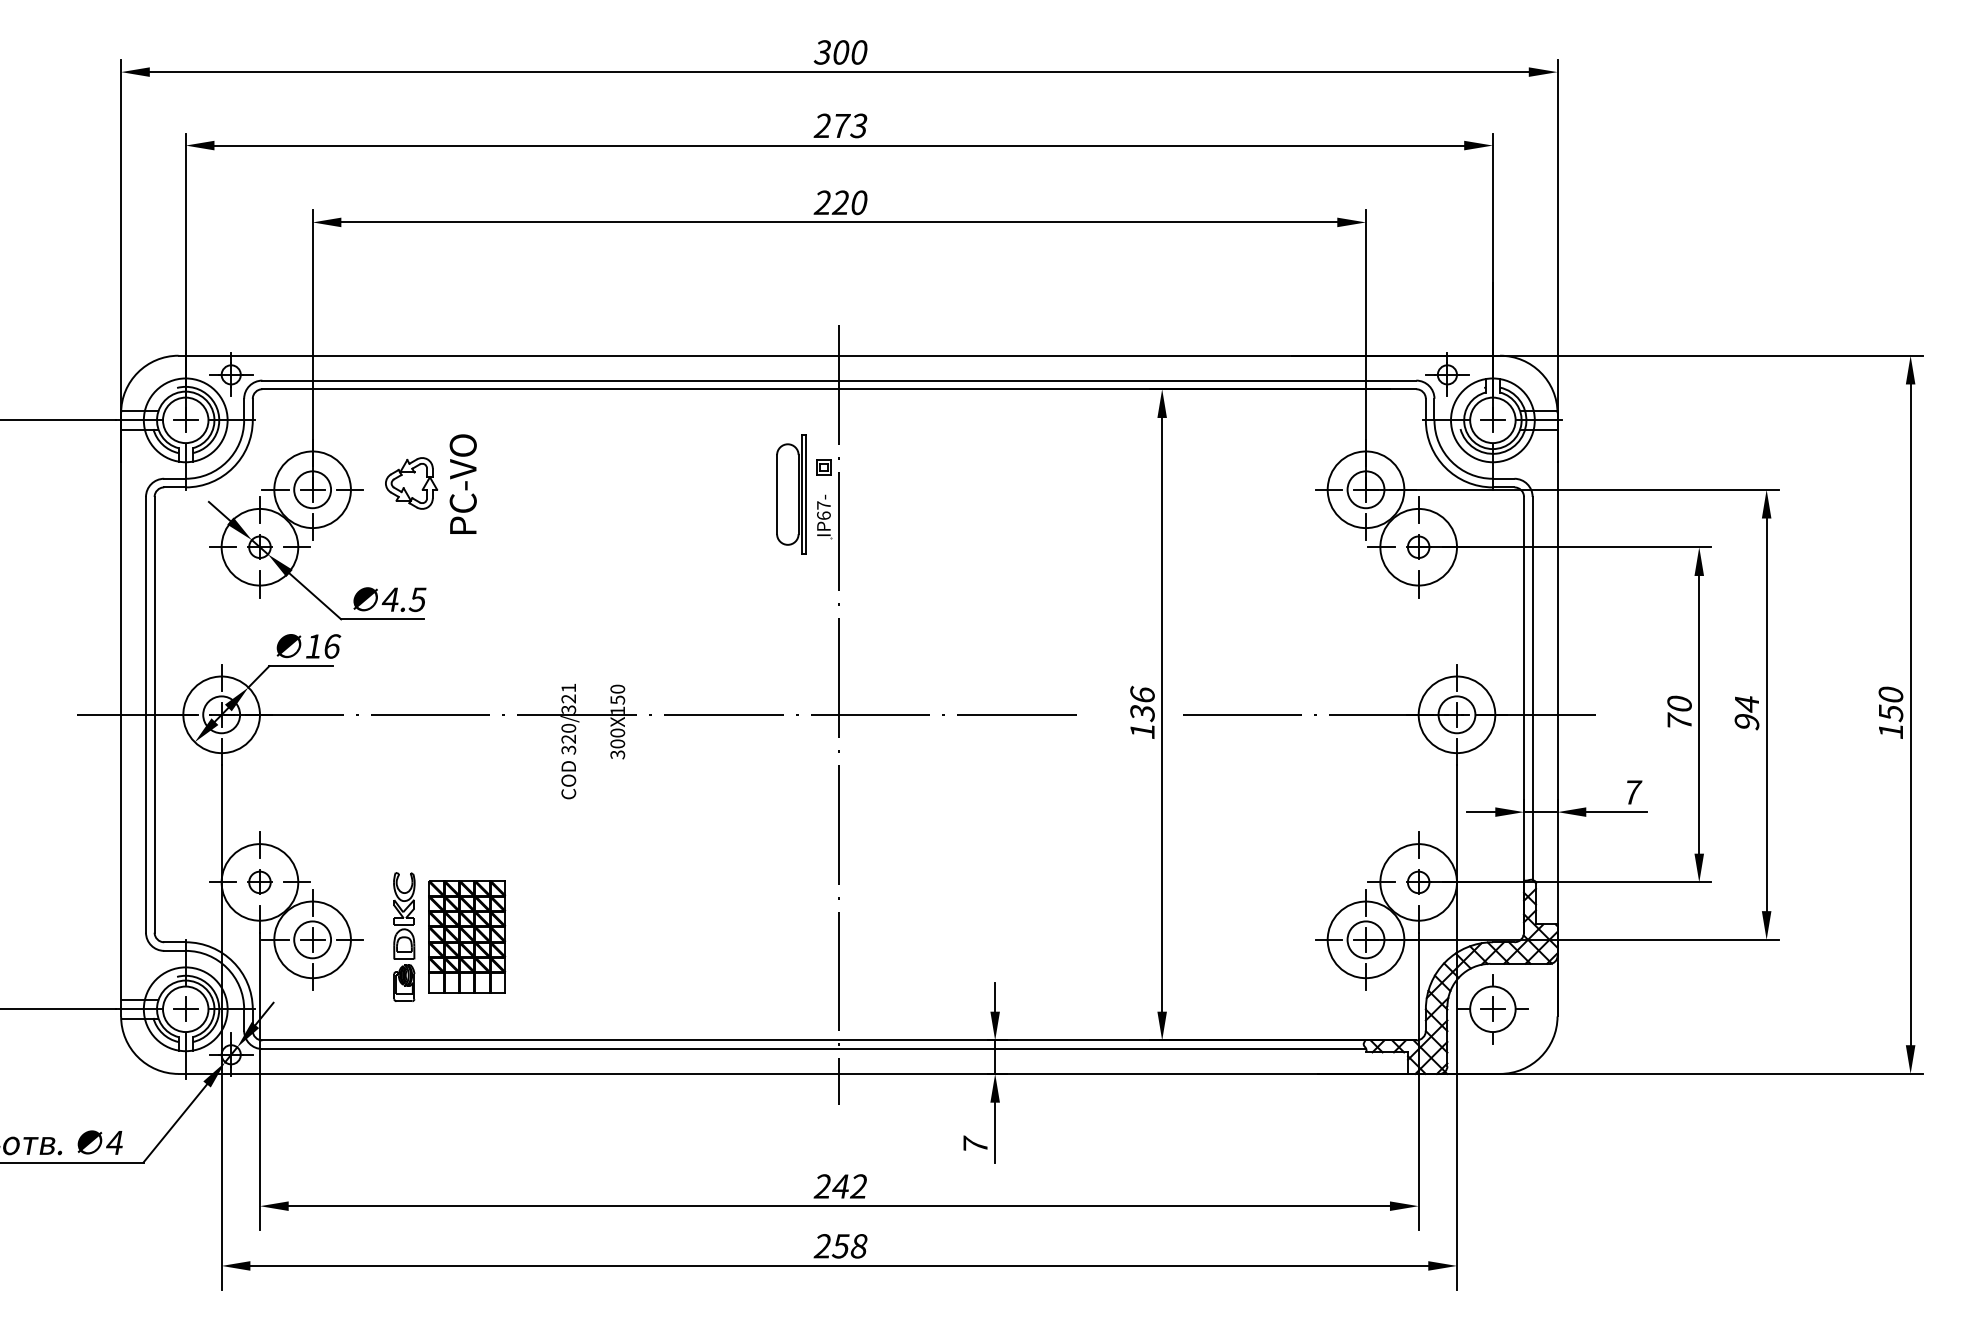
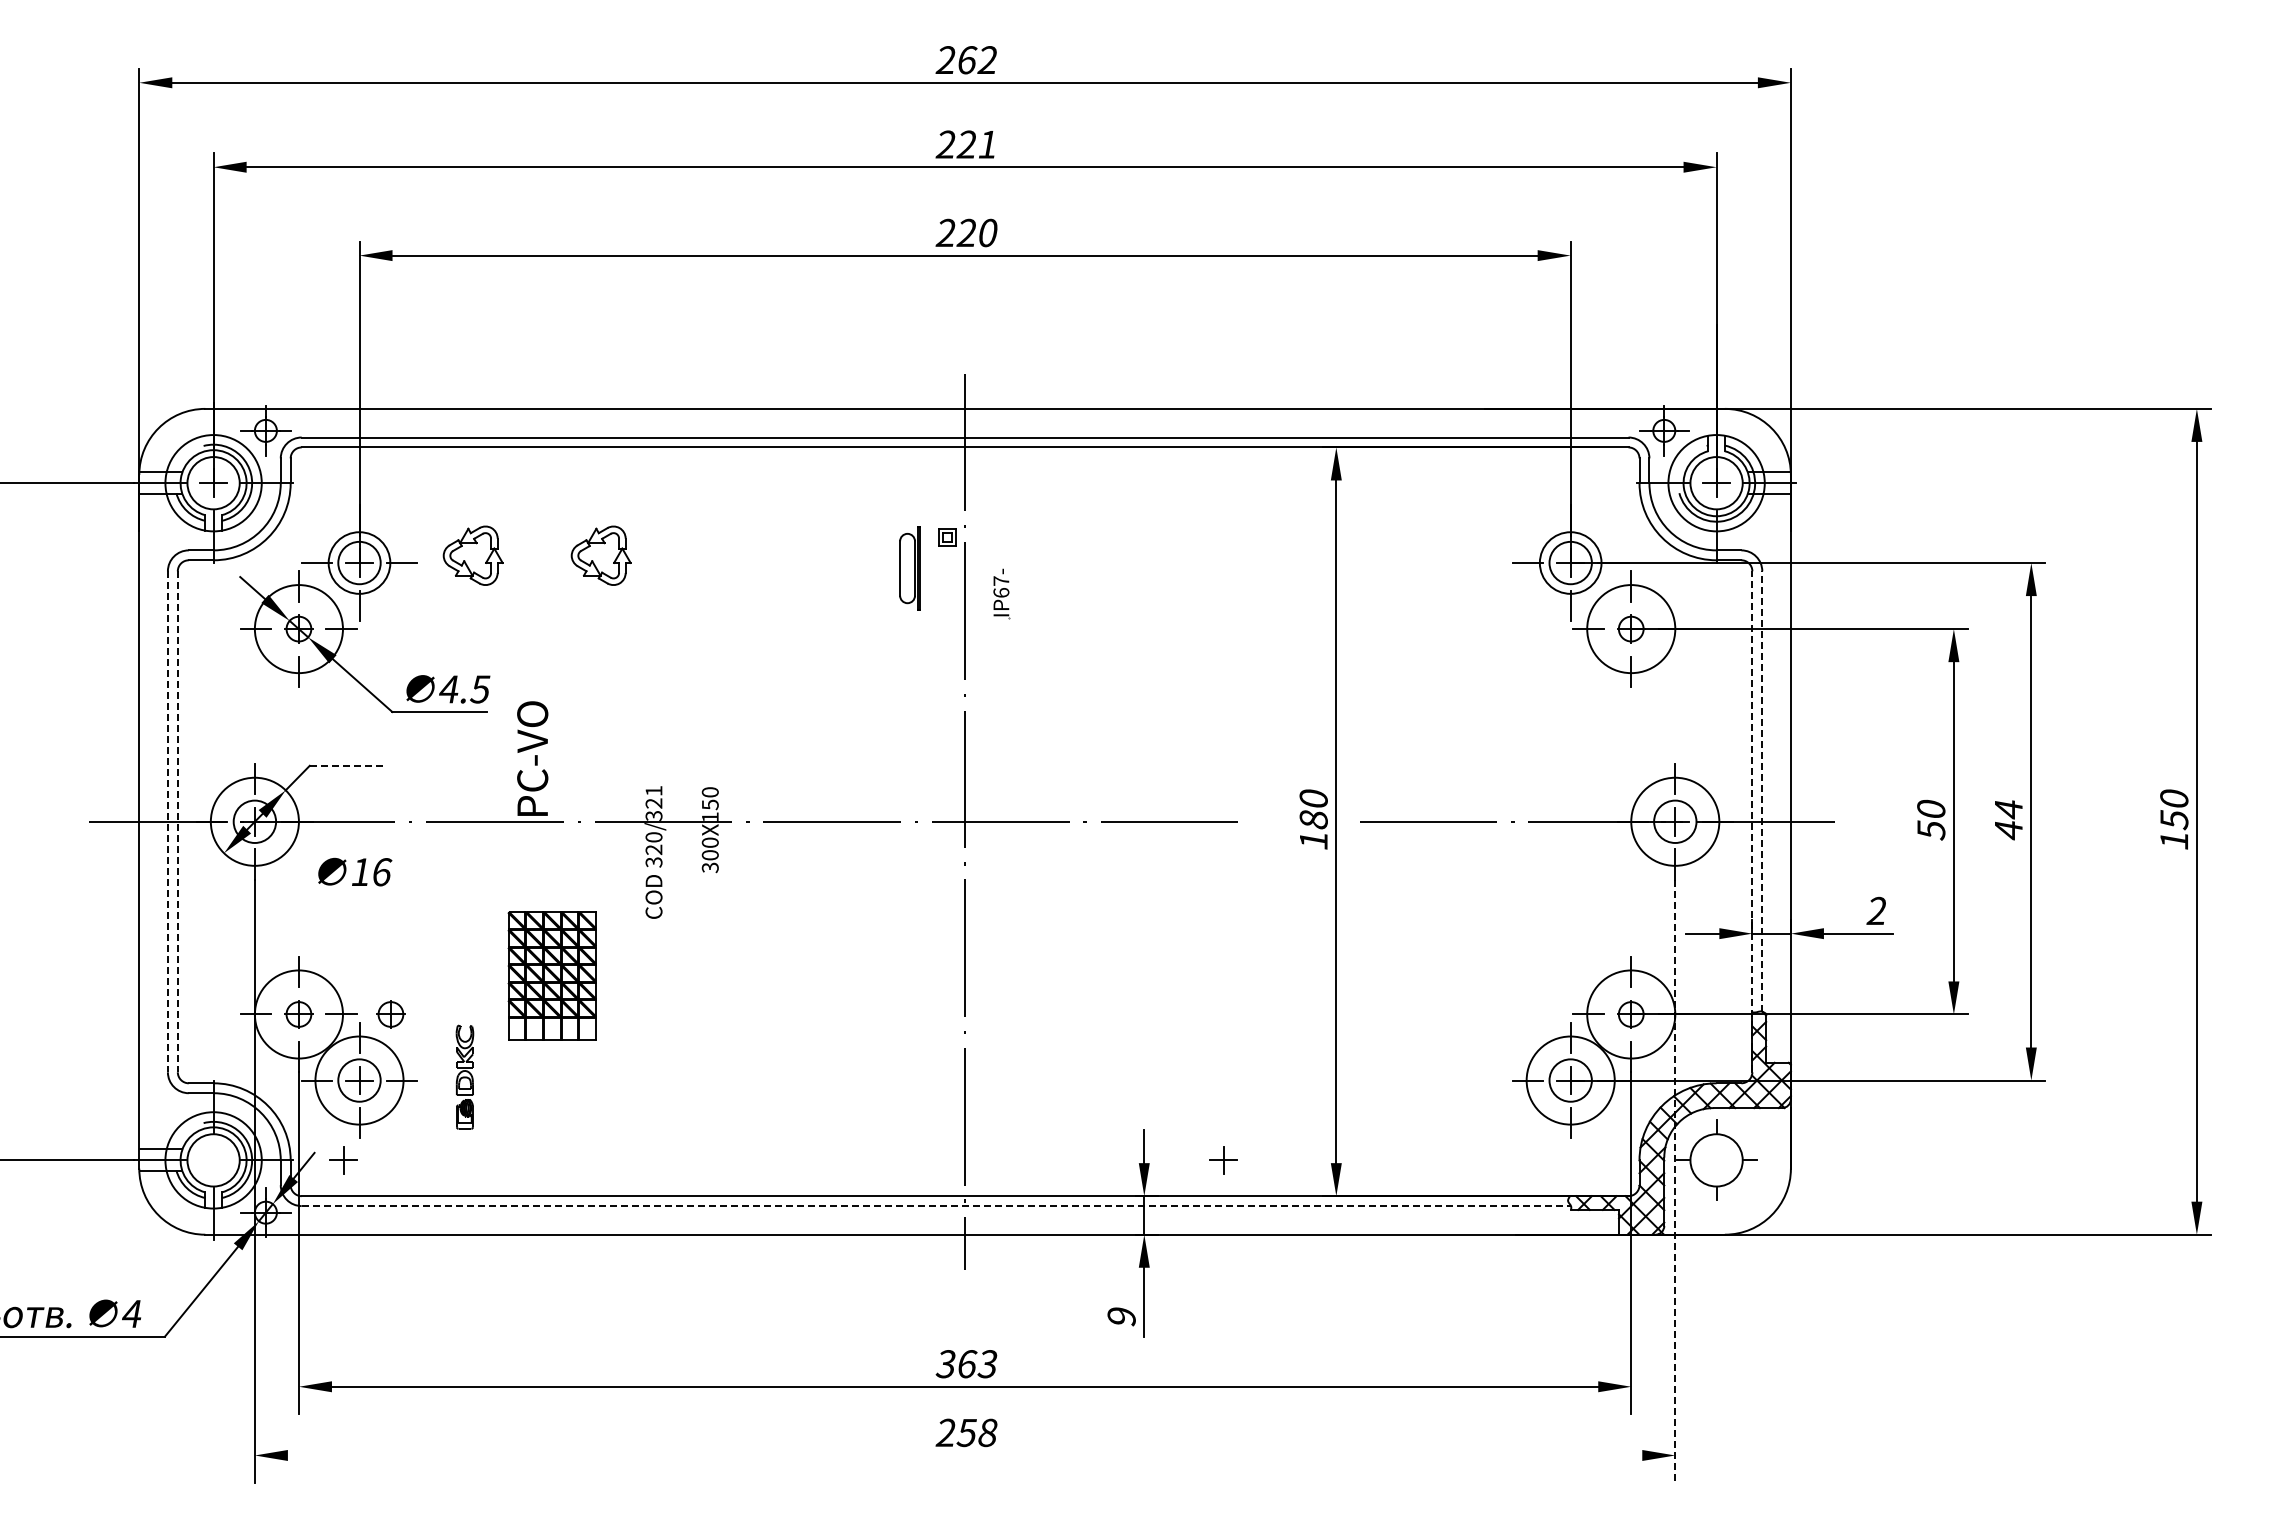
text: (840, 52) -> (966, 60), 300 -> 262
text: (849, 125) -> (976, 144), 273 -> 221
part: (522, 483) -> (600, 555), added
text: (463, 484) -> (532, 758), moved
circle: (312, 490) -> (359, 563), size x0.7
circle: (1365, 490) -> (1570, 563), size x0.7
part: (790, 494) -> (909, 568), size x0.6
part: (824, 516) -> (1001, 593), moved
text: (309, 645) -> (355, 871), moved
line: (301, 665) -> (346, 765), solid -> dashed
line: (1532, 687) -> (1762, 790), solid -> dashed
text: (1142, 704) -> (1313, 809), 136 -> 180
line: (1524, 714) -> (1752, 821), solid -> dashed
line: (145, 715) -> (167, 822), solid -> dashed
line: (154, 715) -> (177, 822), solid -> dashed
text: (1679, 721) -> (1931, 829), 70 -> 50
text: (1746, 722) -> (2008, 830), 94 -> 44
text: (1632, 791) -> (1877, 910), 7 -> 2
part: (339, 882) -> (390, 1014), added
part: (403, 936) -> (464, 1076), size x0.7
part: (466, 936) -> (551, 975), moved
part: (185, 1009) -> (343, 1160), moved
part: (1492, 1009) -> (1223, 1160), moved
line: (1457, 1027) -> (1675, 1181), solid -> dashed
line: (814, 1049) -> (936, 1206), solid -> dashed
text: (975, 1144) -> (1121, 1315), 7 -> 9
text: (840, 1186) -> (966, 1364), 242 -> 363
line: (838, 1265) -> (964, 1455), removed

